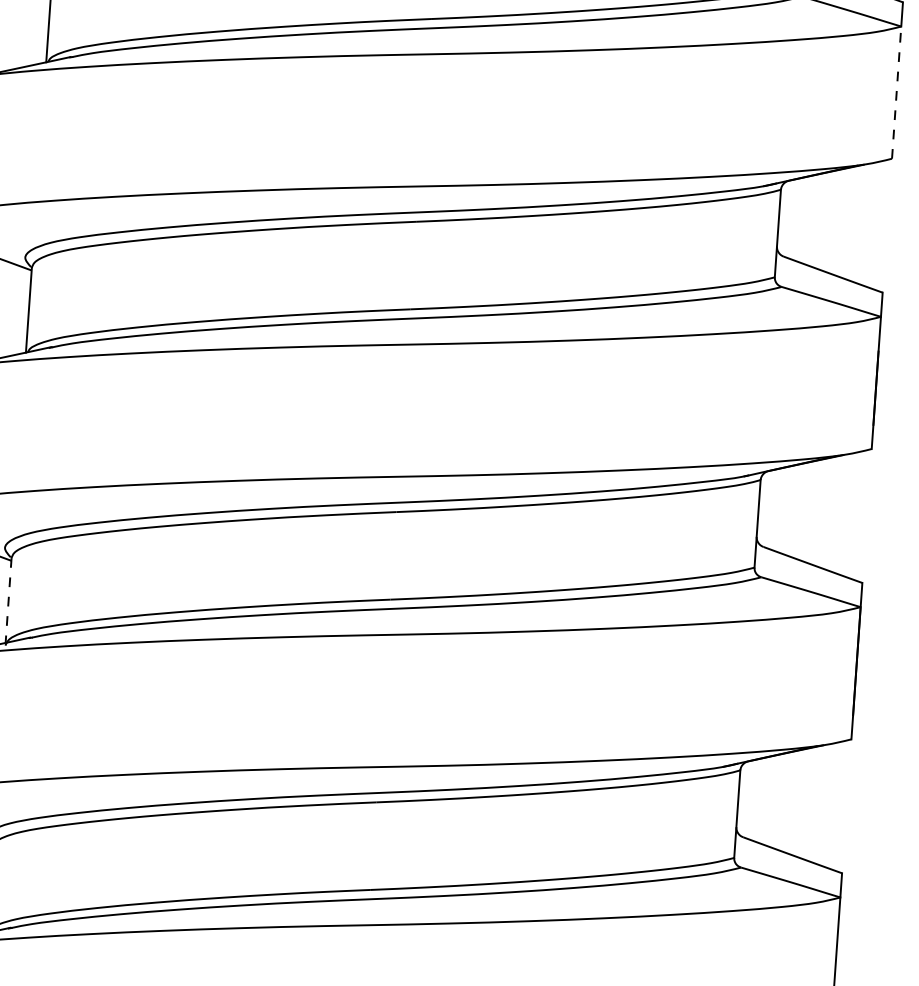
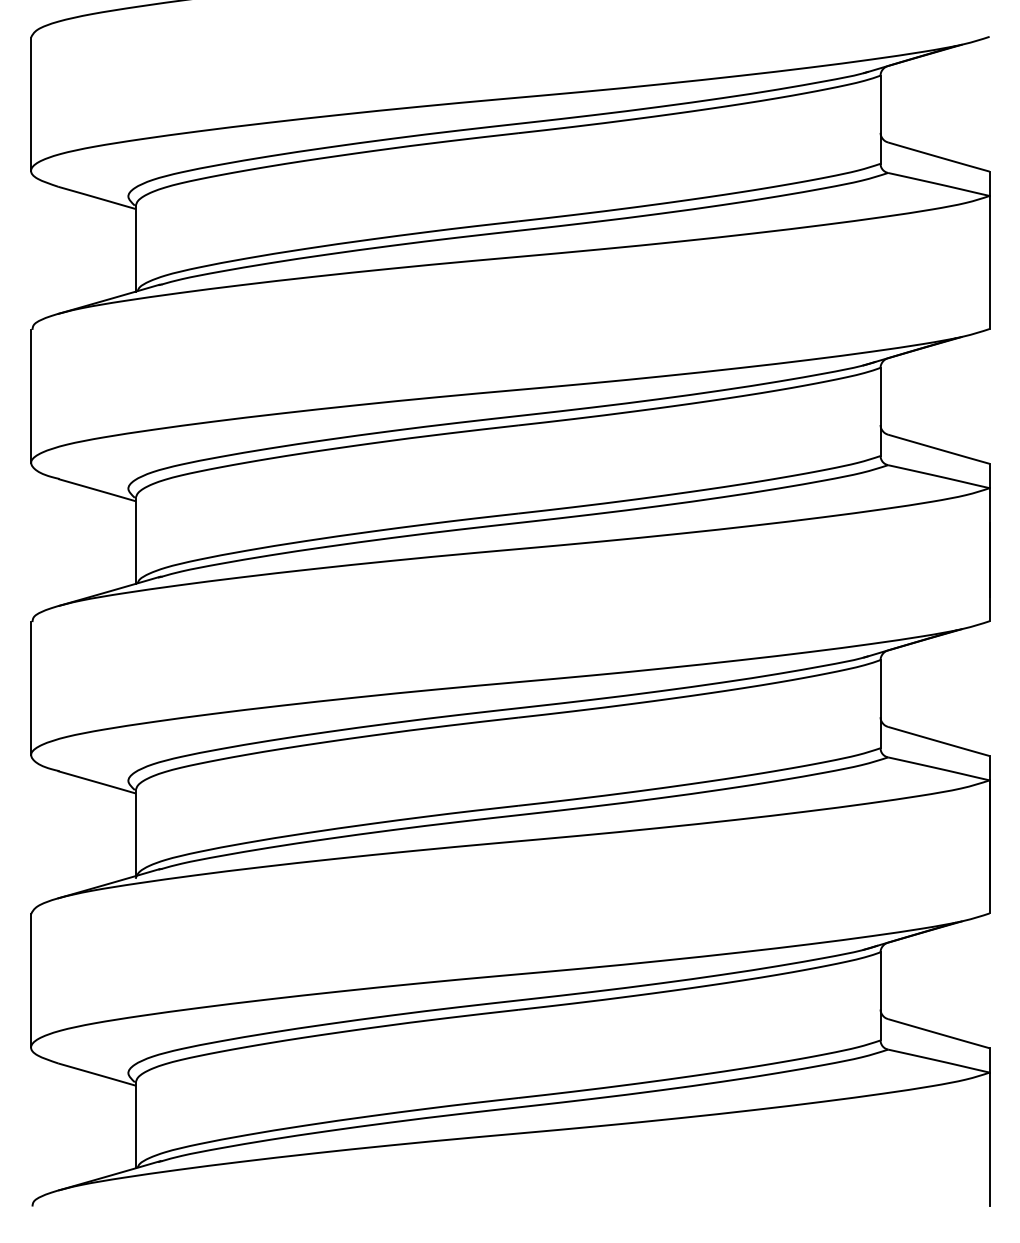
line: (896, 92) -> (989, 262), dashed -> solid
line: (8, 600) -> (135, 833), dashed -> solid

